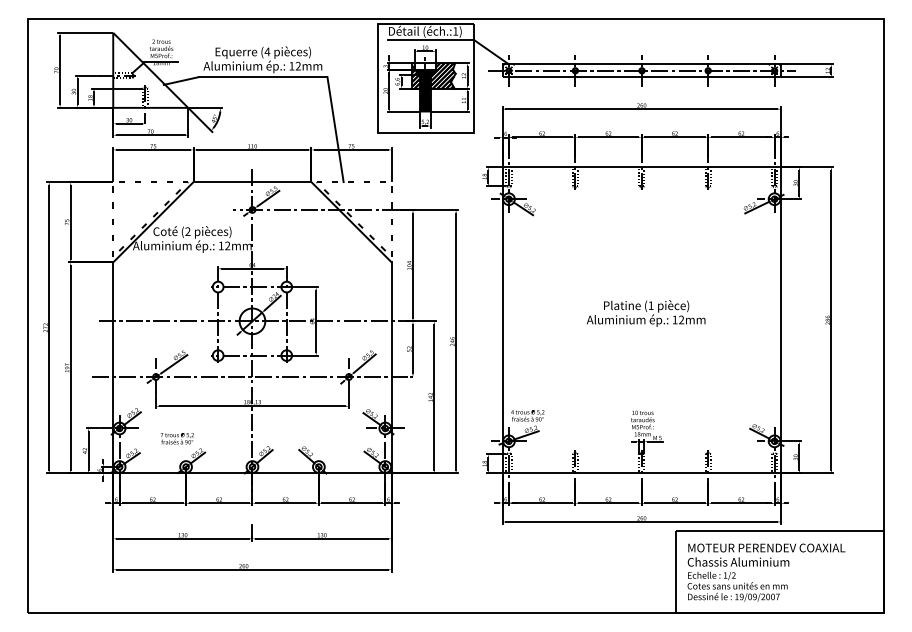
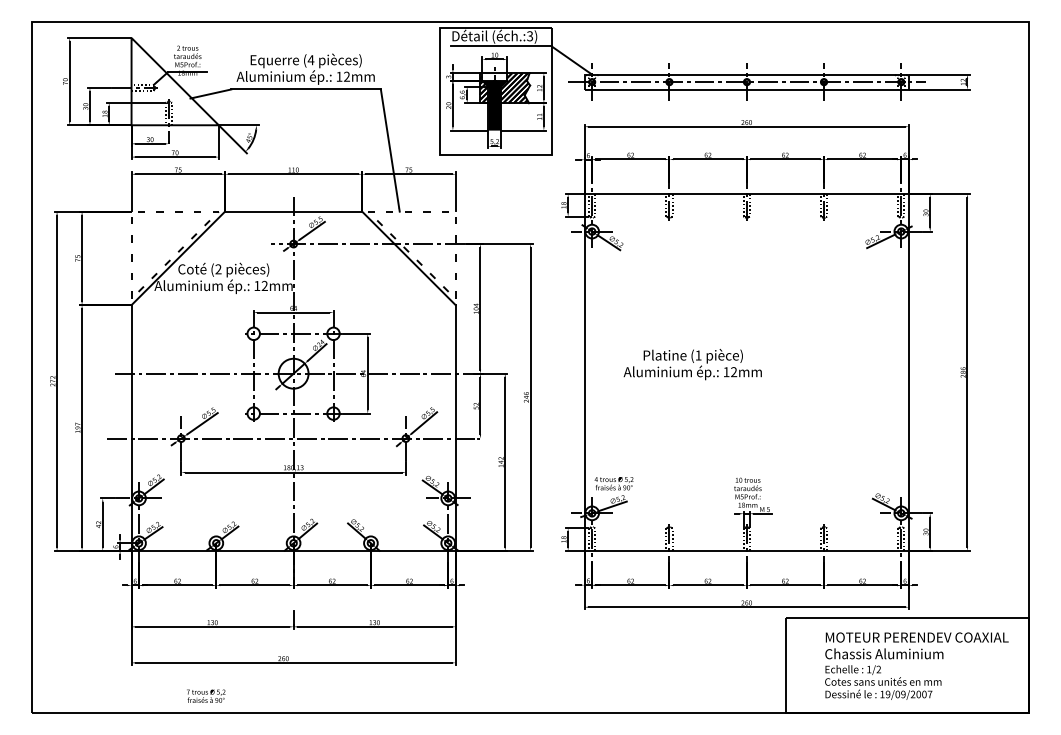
text: (456, 31) -> (530, 36), (éch.:1) -> (éch.:3)
text: (645, 313) -> (692, 364), moved
text: (177, 438) -> (206, 695), moved
text: (766, 572) -> (916, 665), moved

